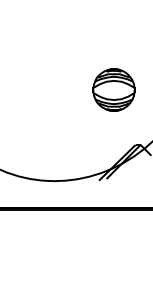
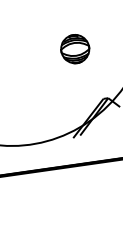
part: (113, 89) -> (74, 48), size x0.7

